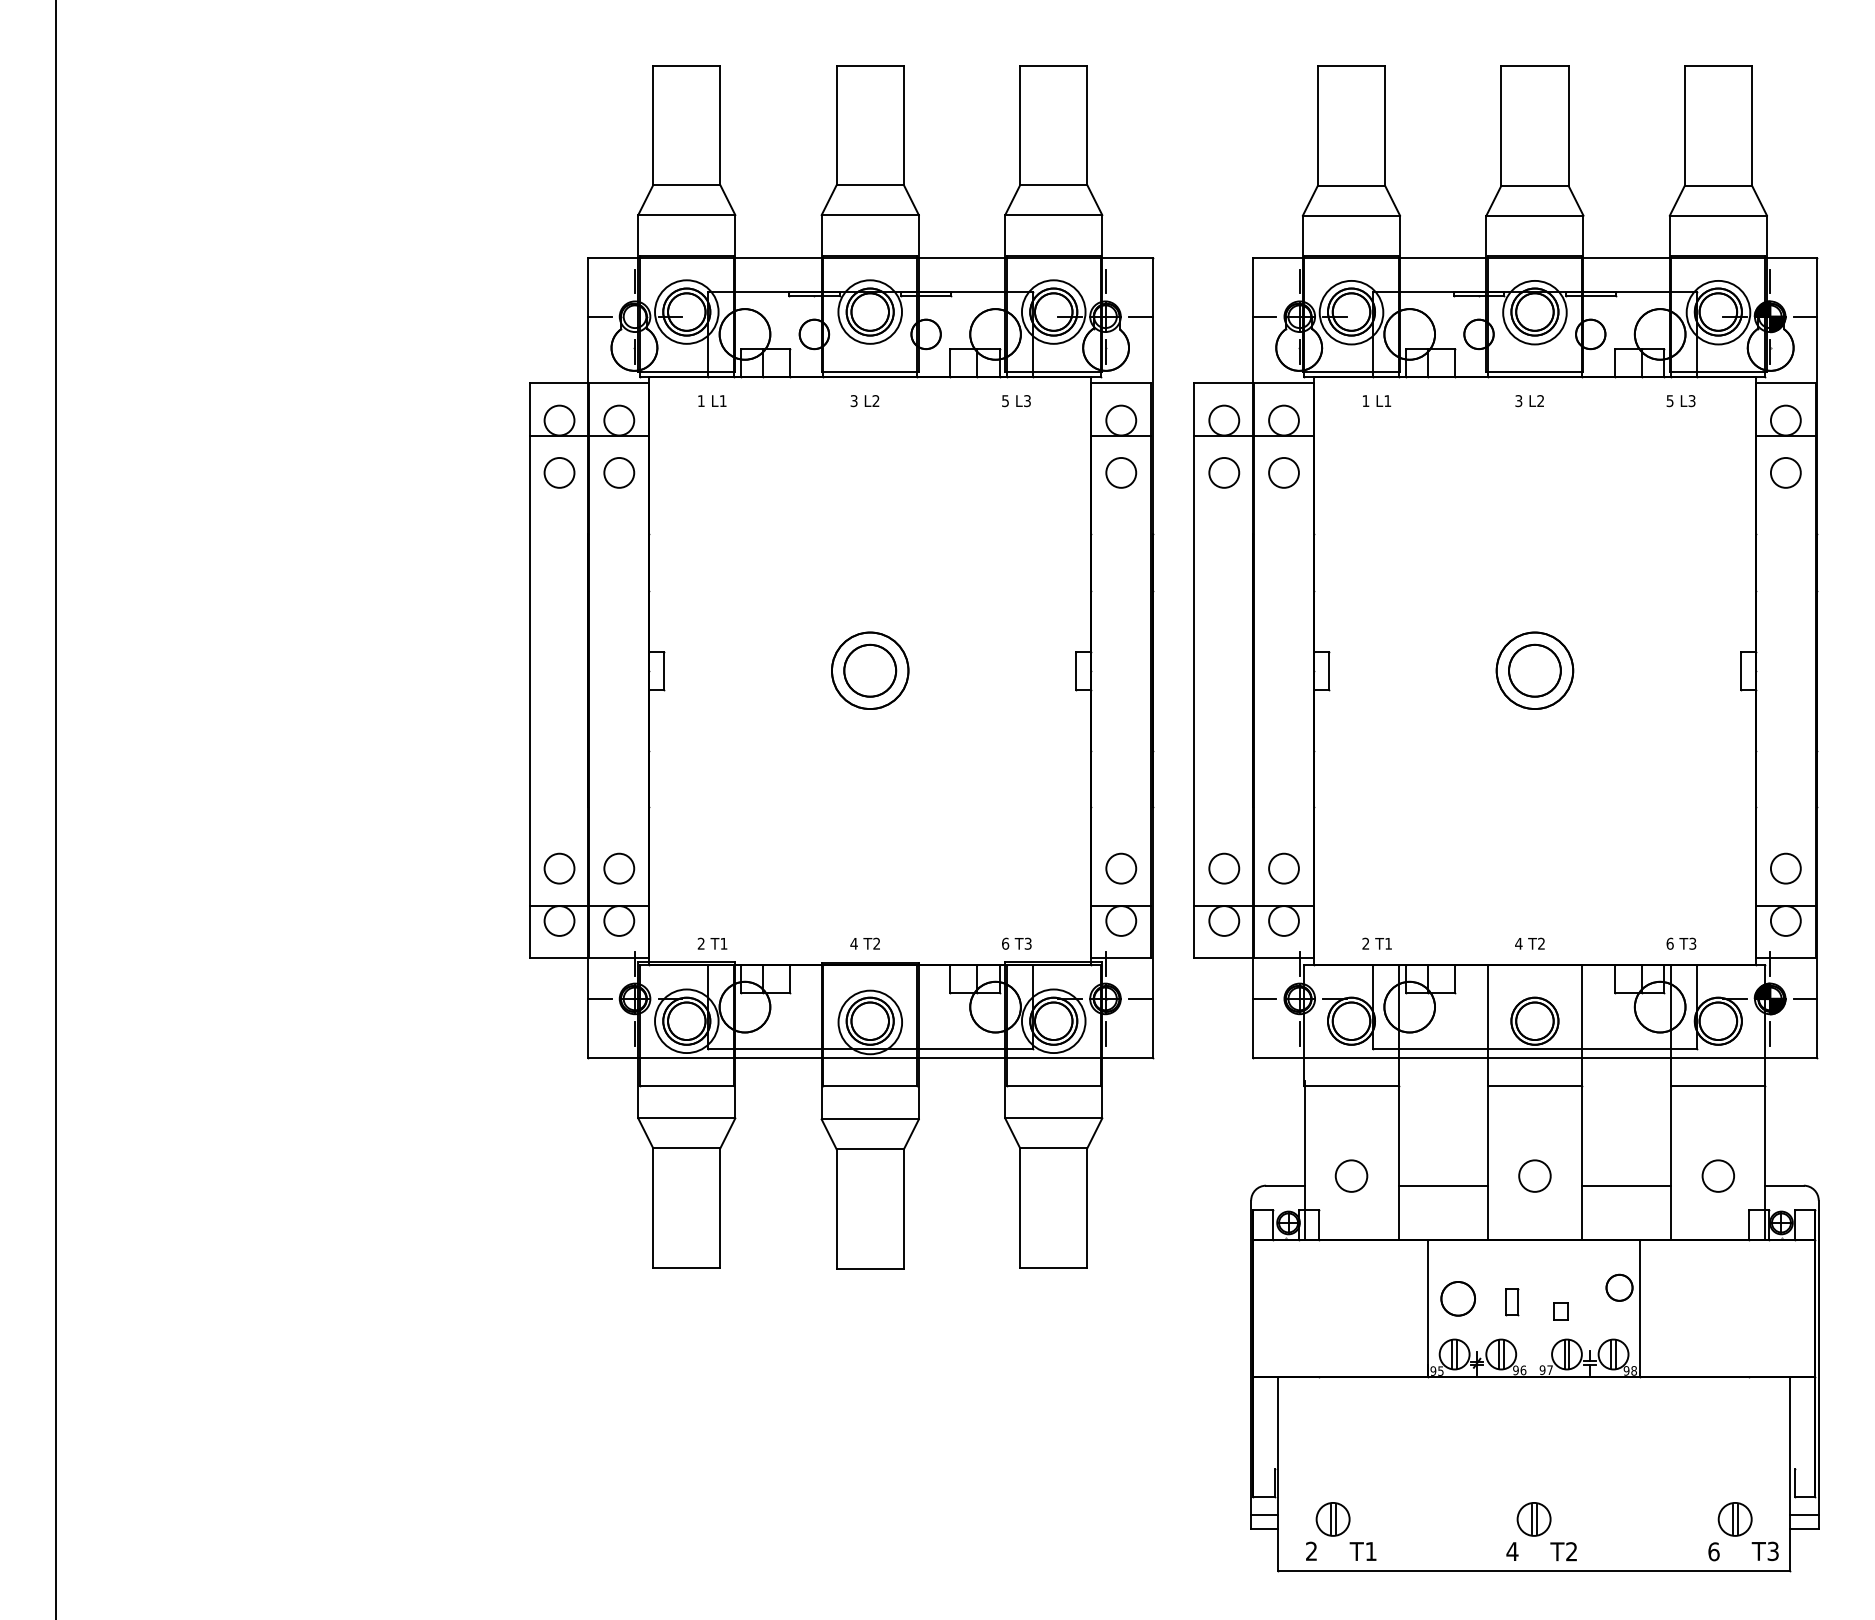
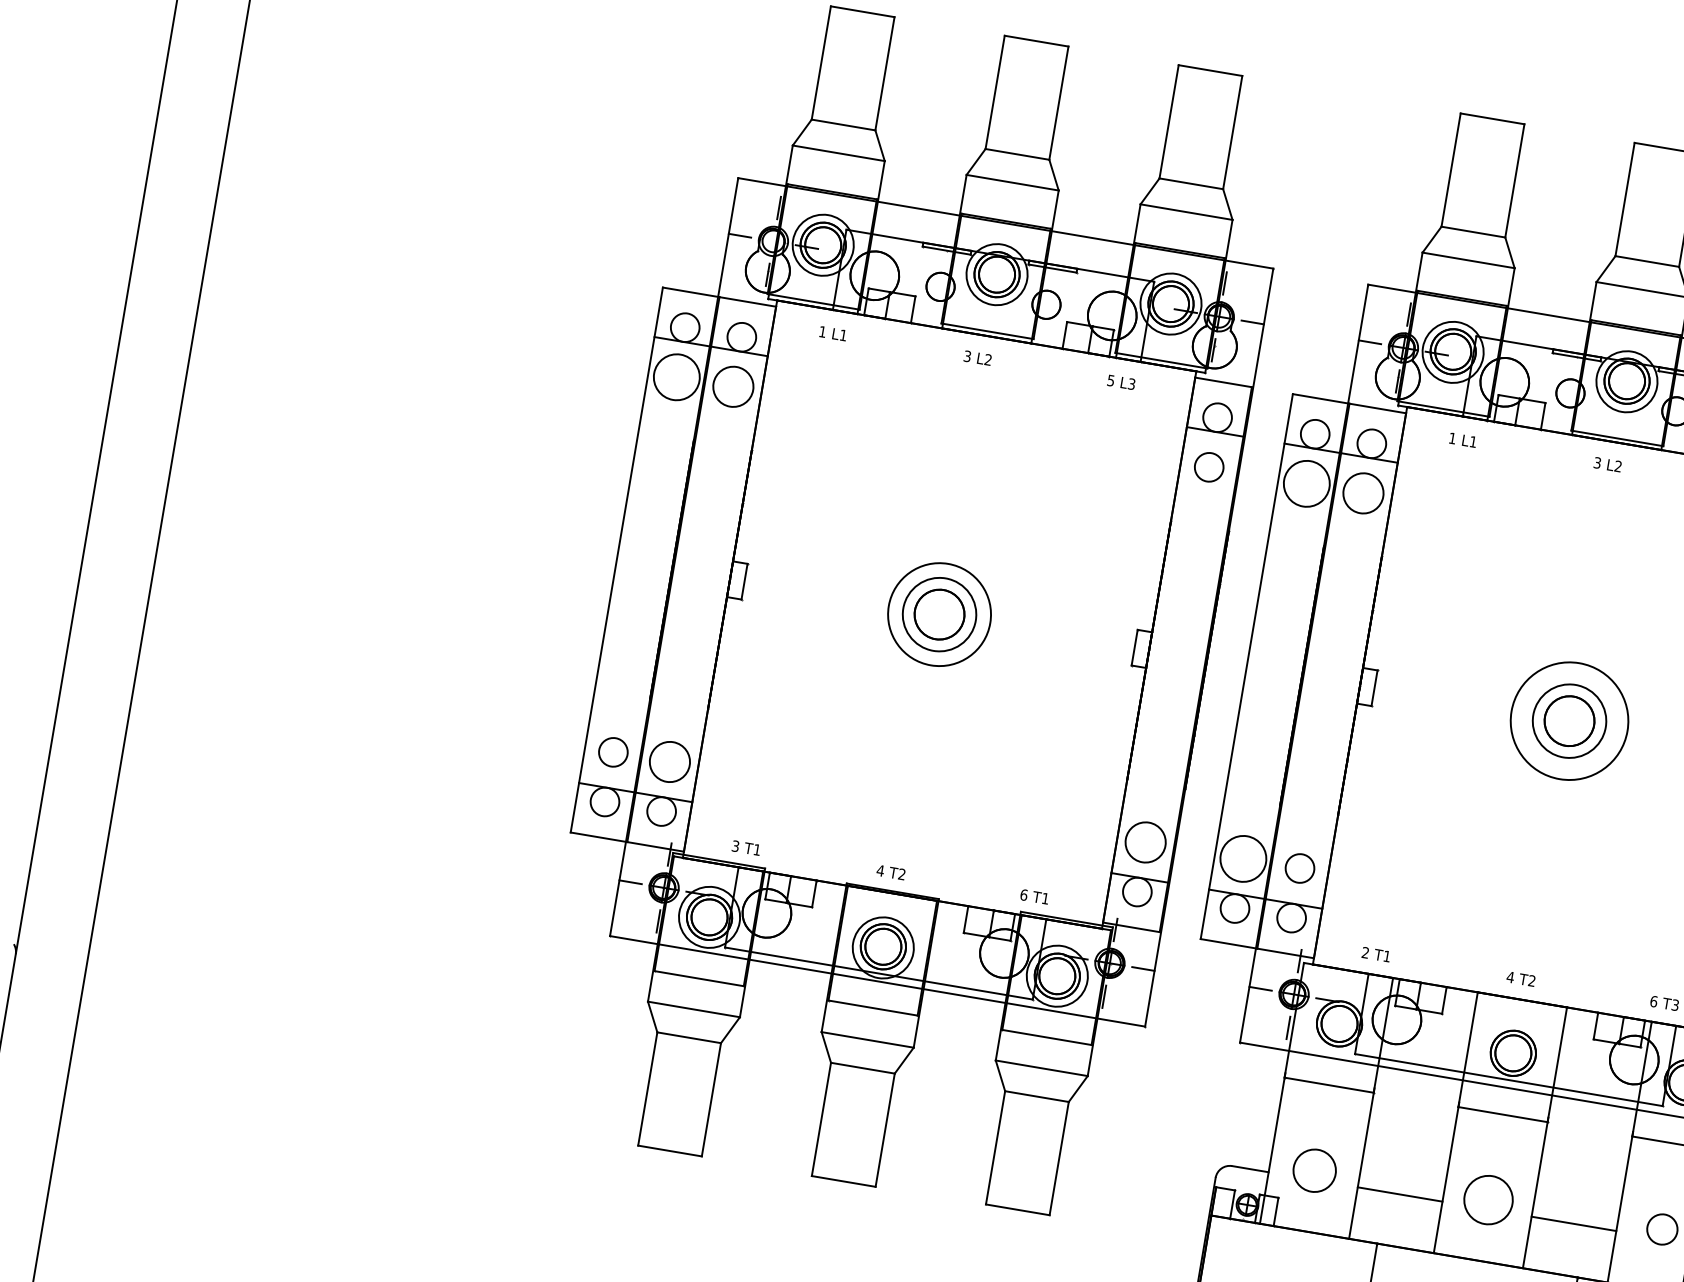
circle: (559, 472) -> (676, 376), size x1.6
circle: (619, 472) -> (733, 386), size x1.4
circle: (1224, 472) -> (1307, 483), size x1.6
circle: (1283, 472) -> (1363, 492), size x1.4
circle: (869, 670) -> (938, 614), size x1.4
circle: (1534, 670) -> (1569, 720), size x1.6
circle: (619, 868) -> (670, 761), size x1.4
circle: (1121, 868) -> (1146, 842), size x1.4
circle: (1224, 868) -> (1243, 858), size x1.6
text: (700, 943) -> (734, 845), 2 -> 3
text: (1027, 943) -> (1044, 898), T3 -> T1
circle: (1351, 1175) -> (1314, 1170), size x1.4
circle: (1534, 1175) -> (1488, 1199), size x1.6

